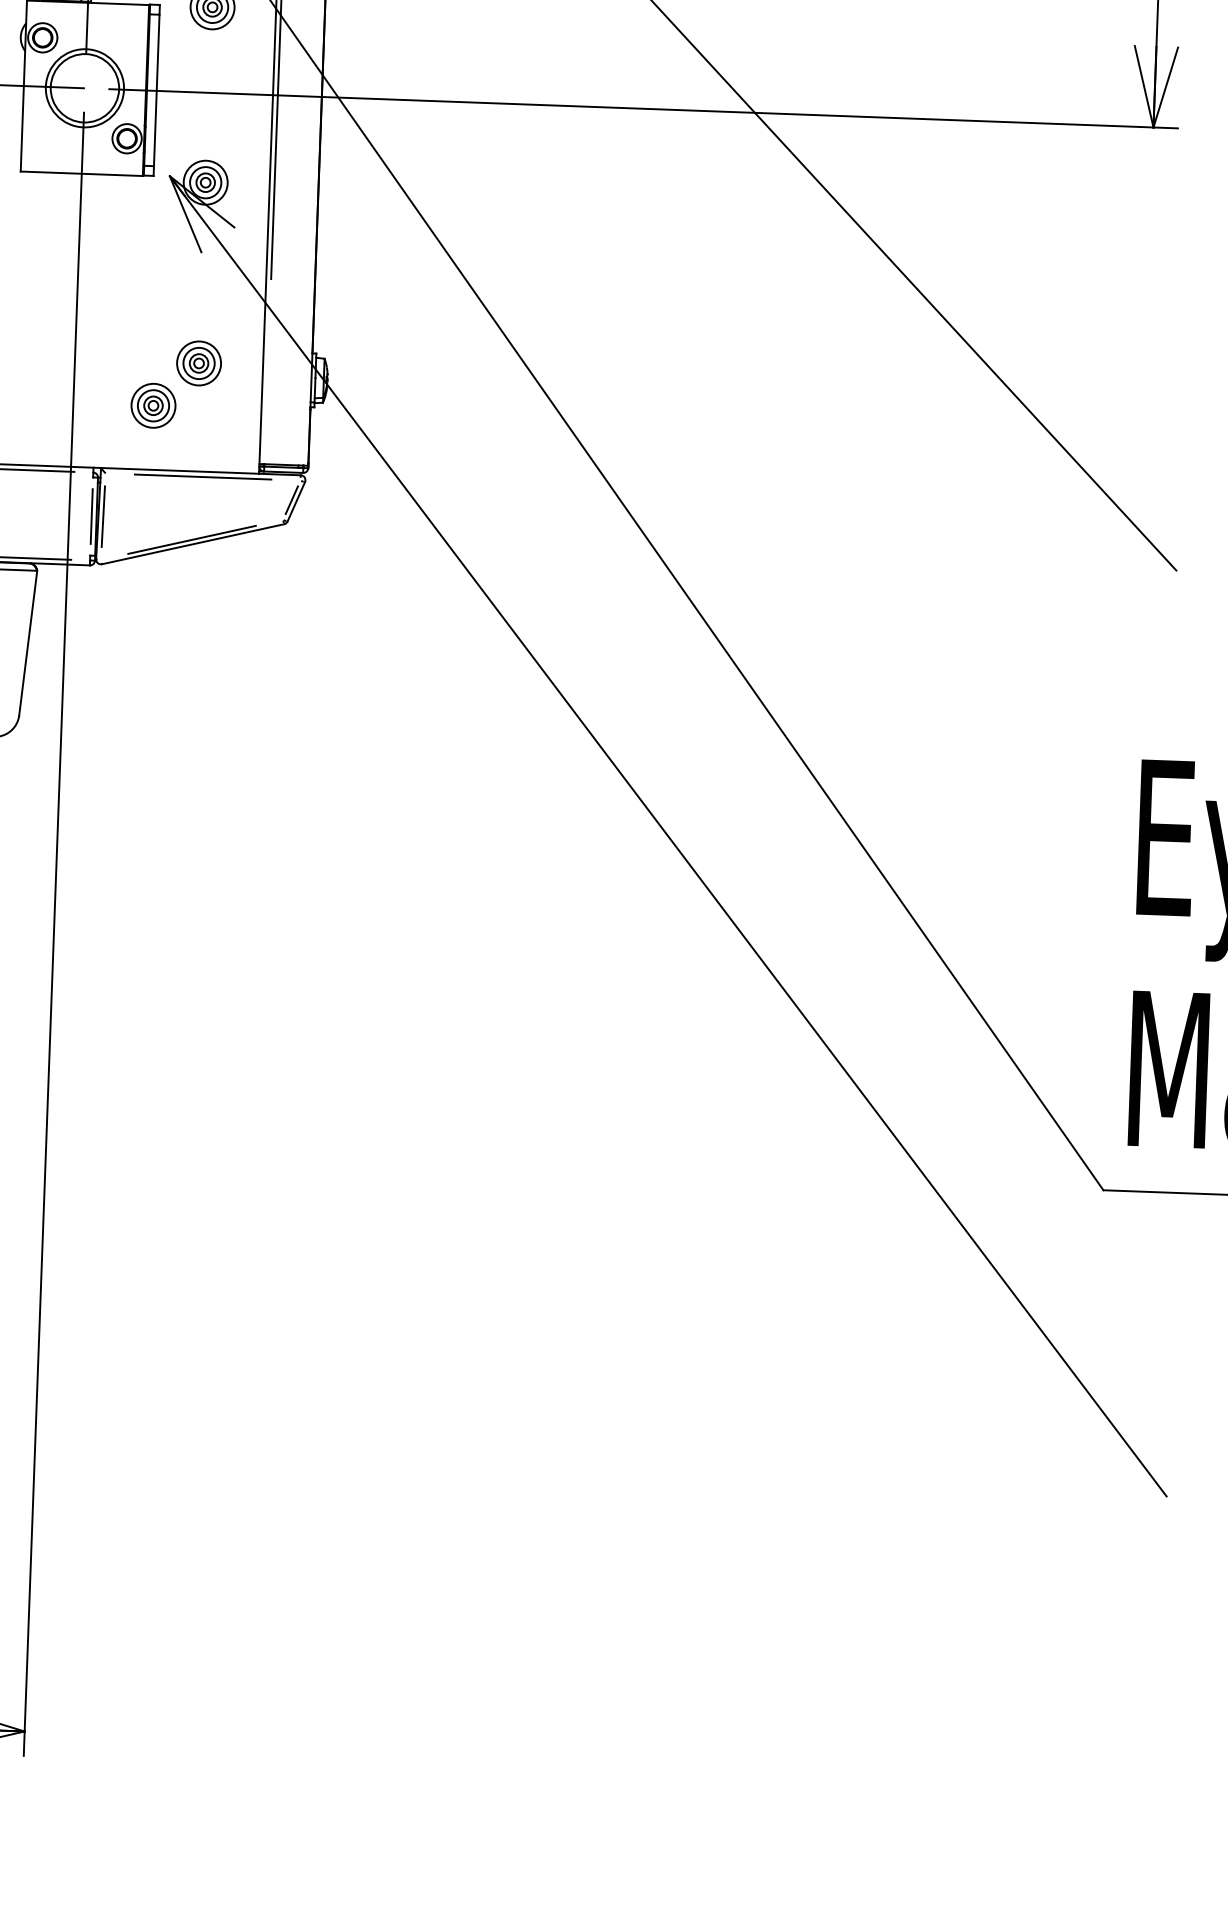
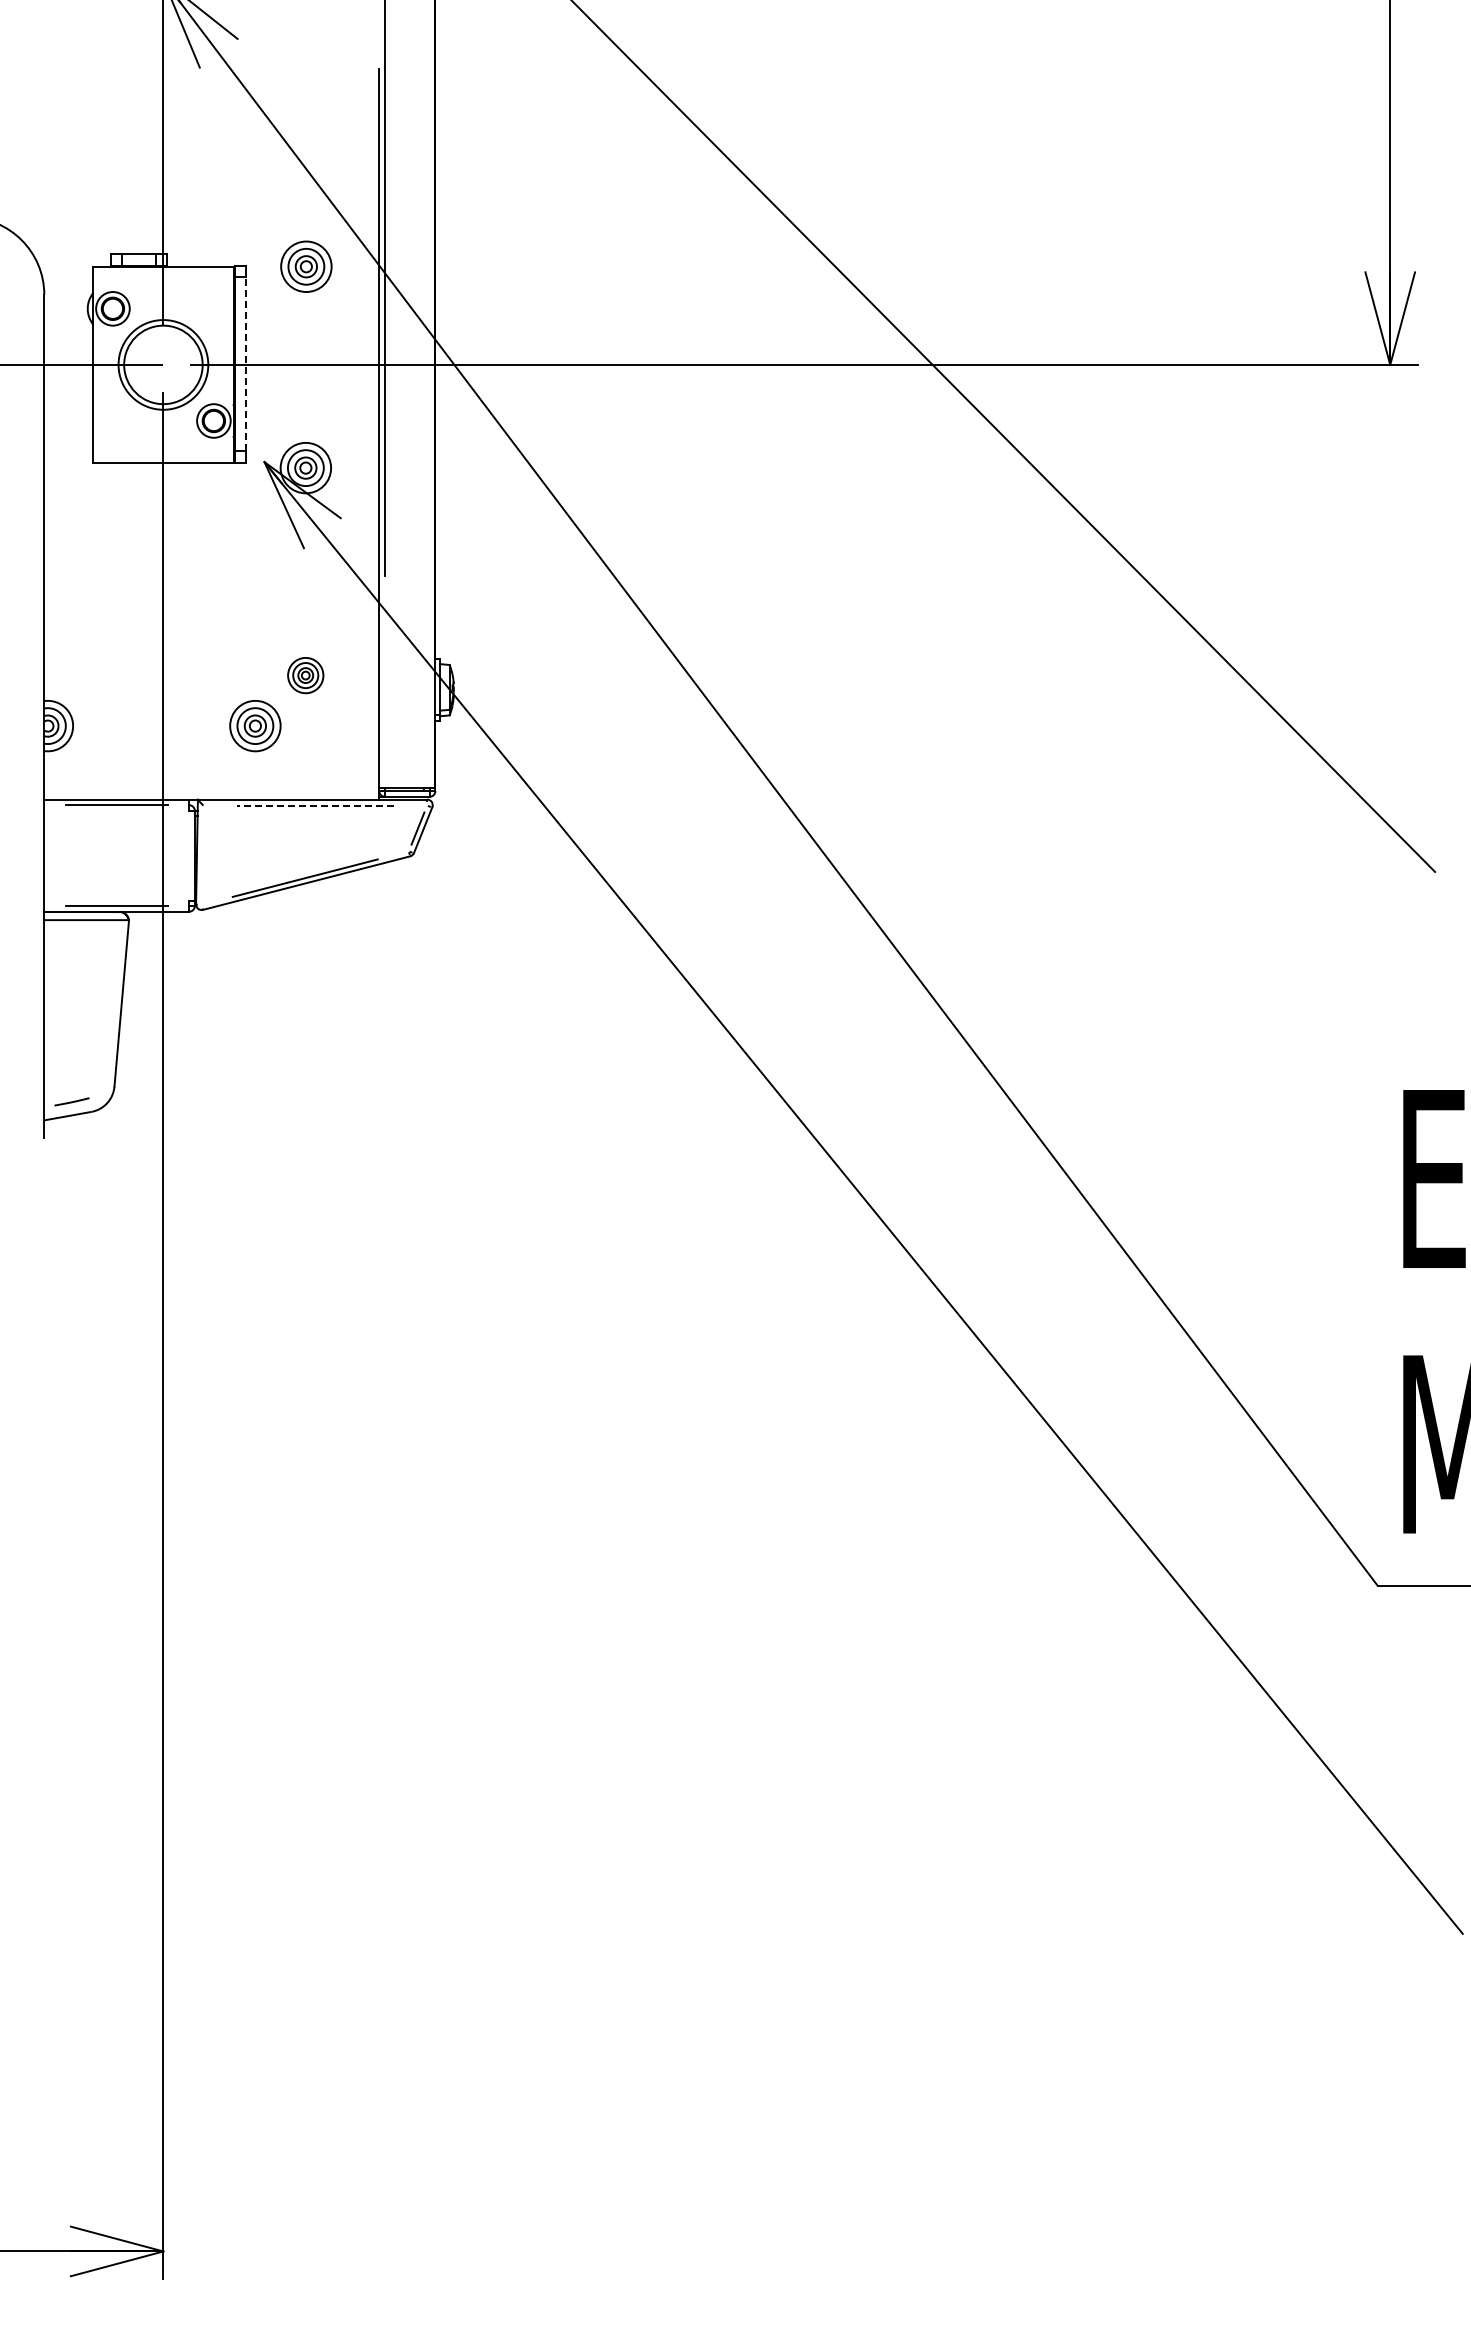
line: (156, 90) -> (245, 364), solid -> dashed
part: (198, 363) -> (305, 675), size x0.7
line: (202, 476) -> (314, 805), solid -> dashed
line: (91, 516) -> (189, 855), removed
line: (103, 516) -> (202, 855), removed

